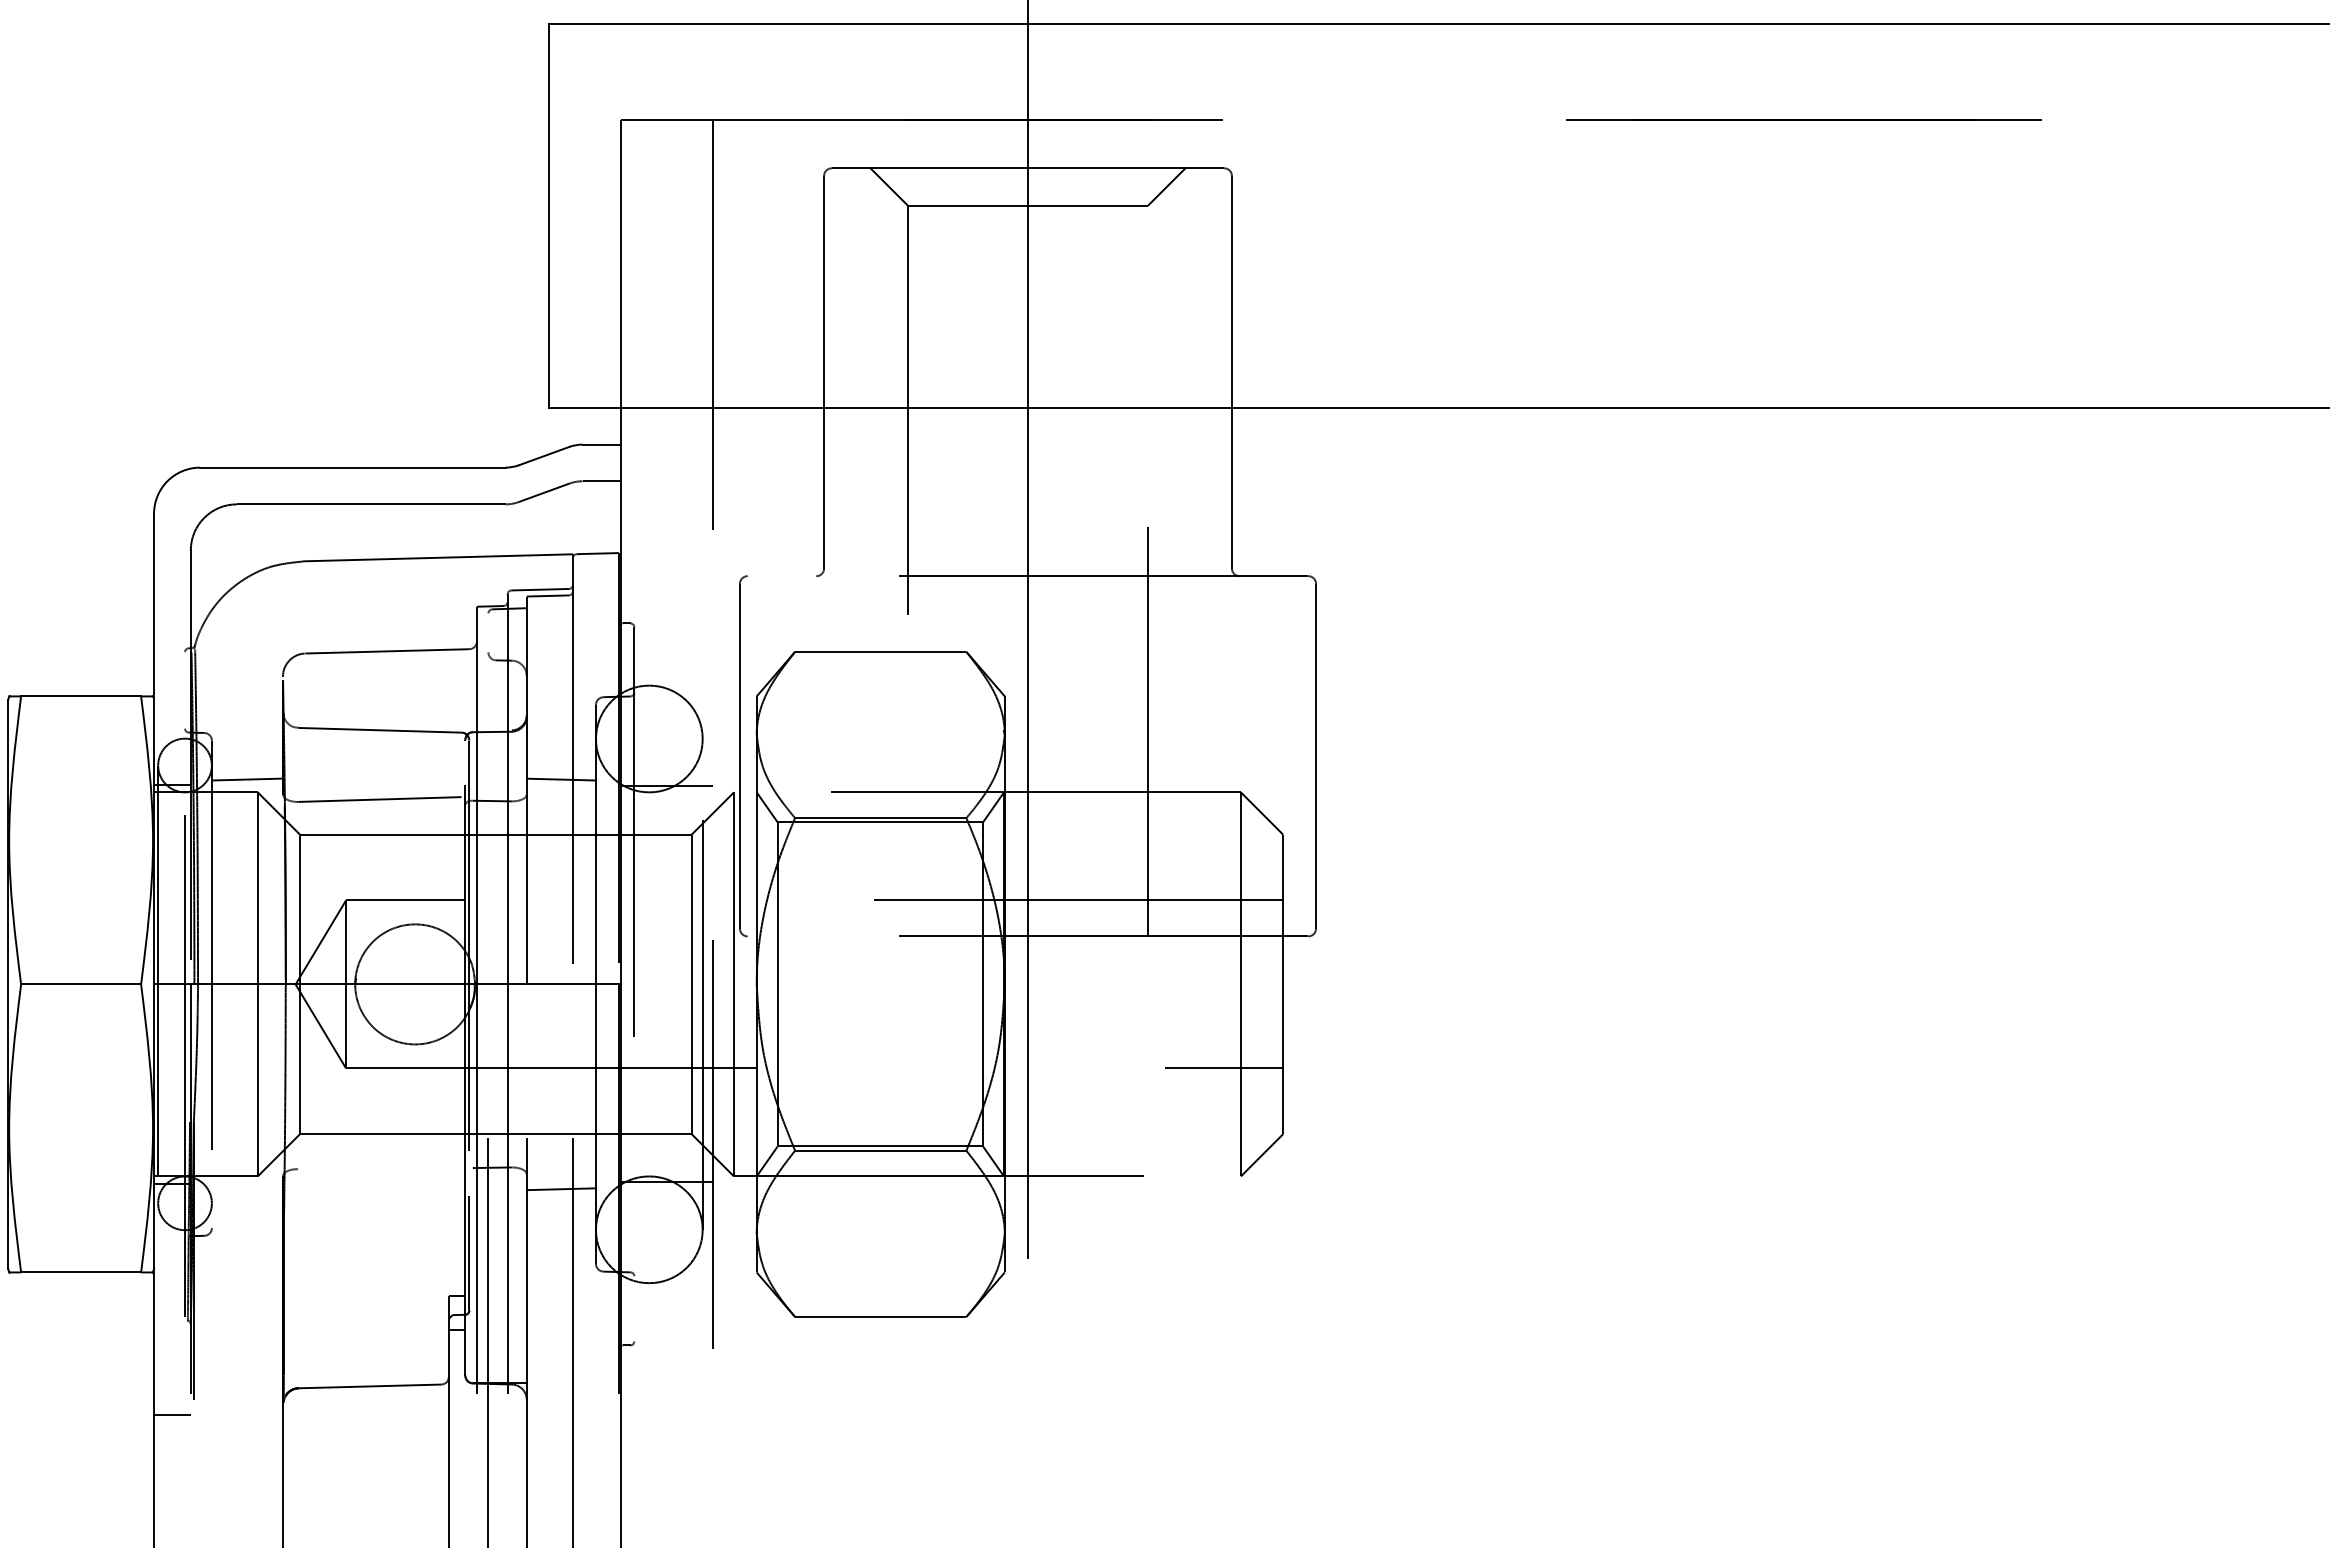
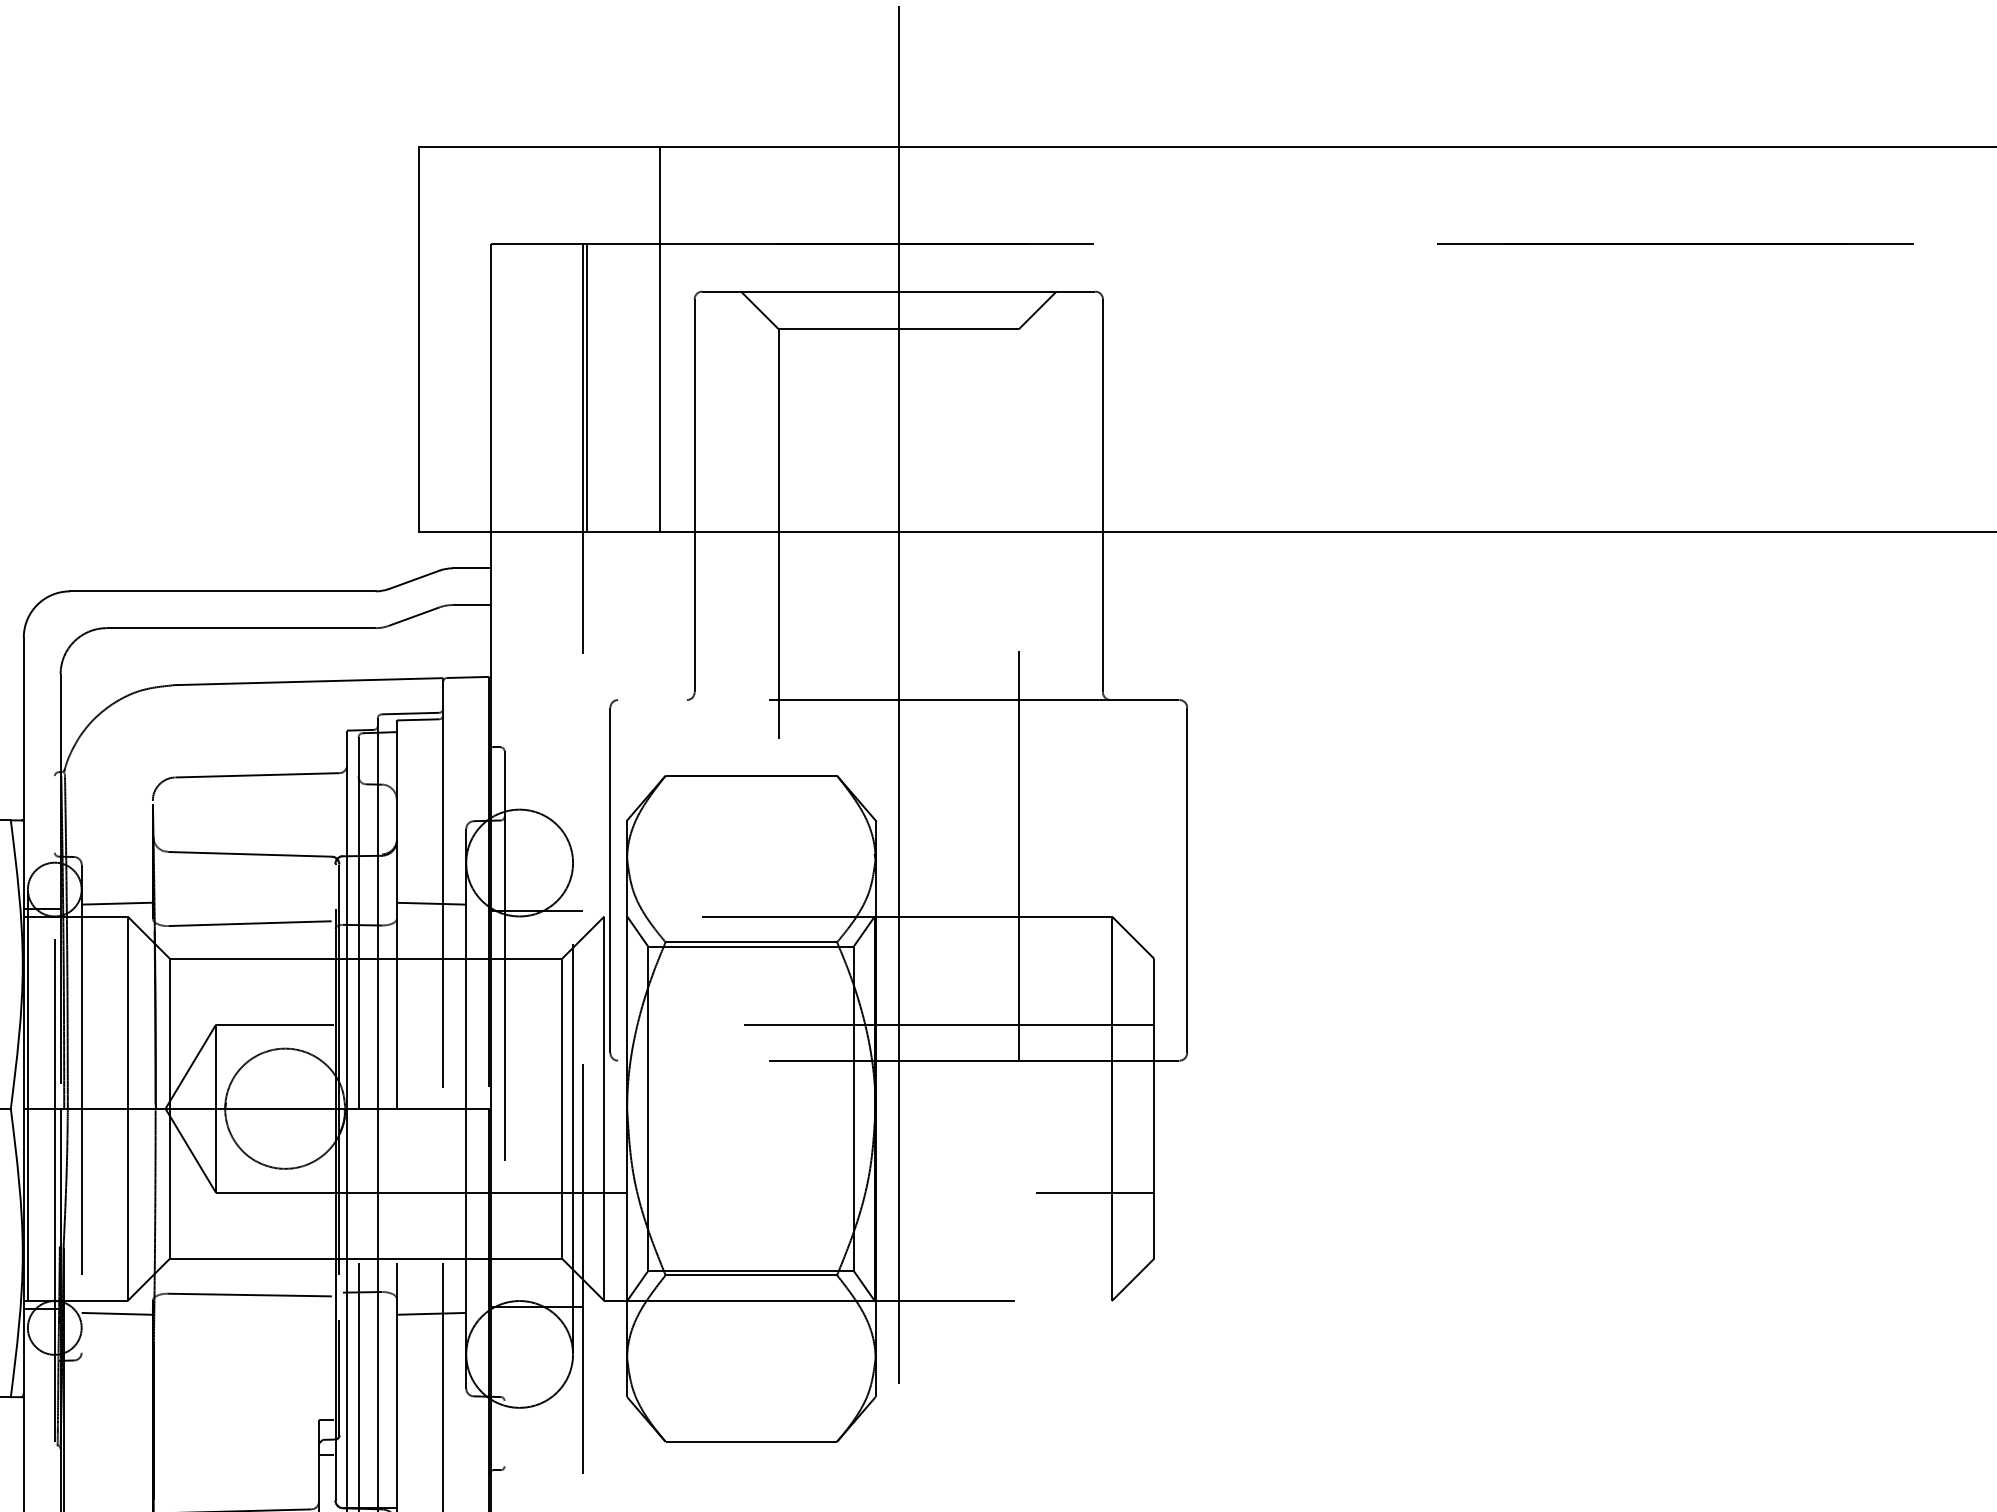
line: (789, 216) -> (660, 339), added
line: (716, 264) -> (586, 387), added
line: (488, 798) -> (358, 922), added
line: (379, 1170) -> (249, 1295), added
line: (246, 1189) -> (116, 1314), added

